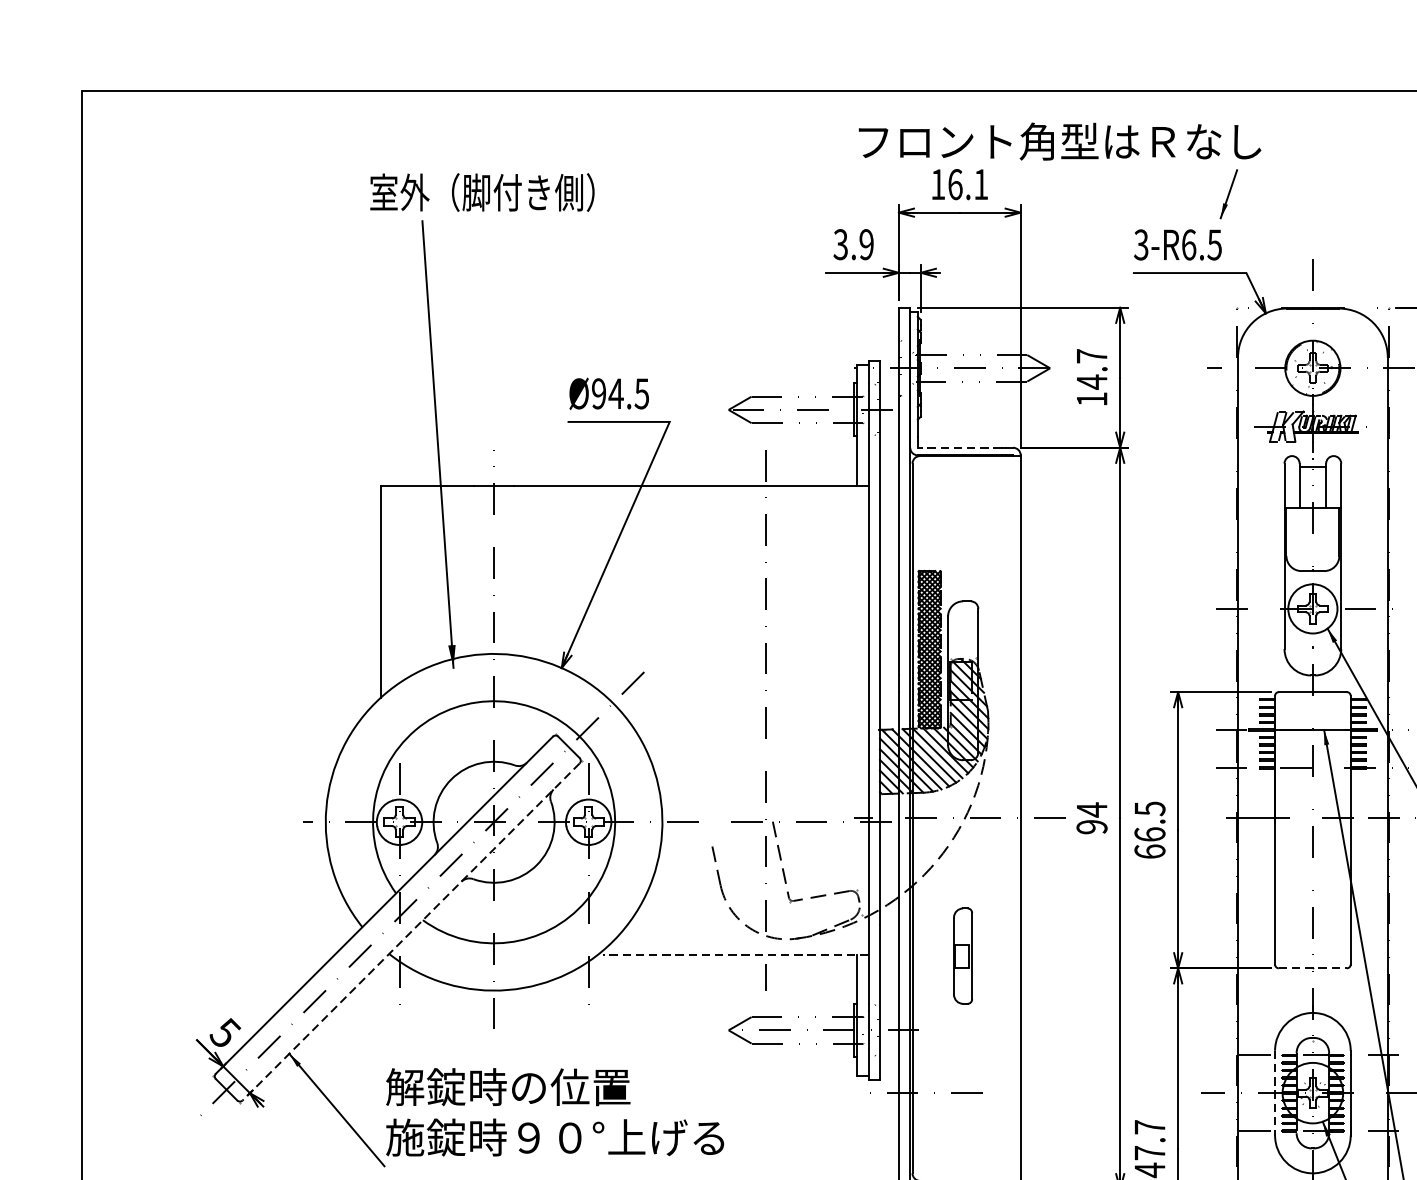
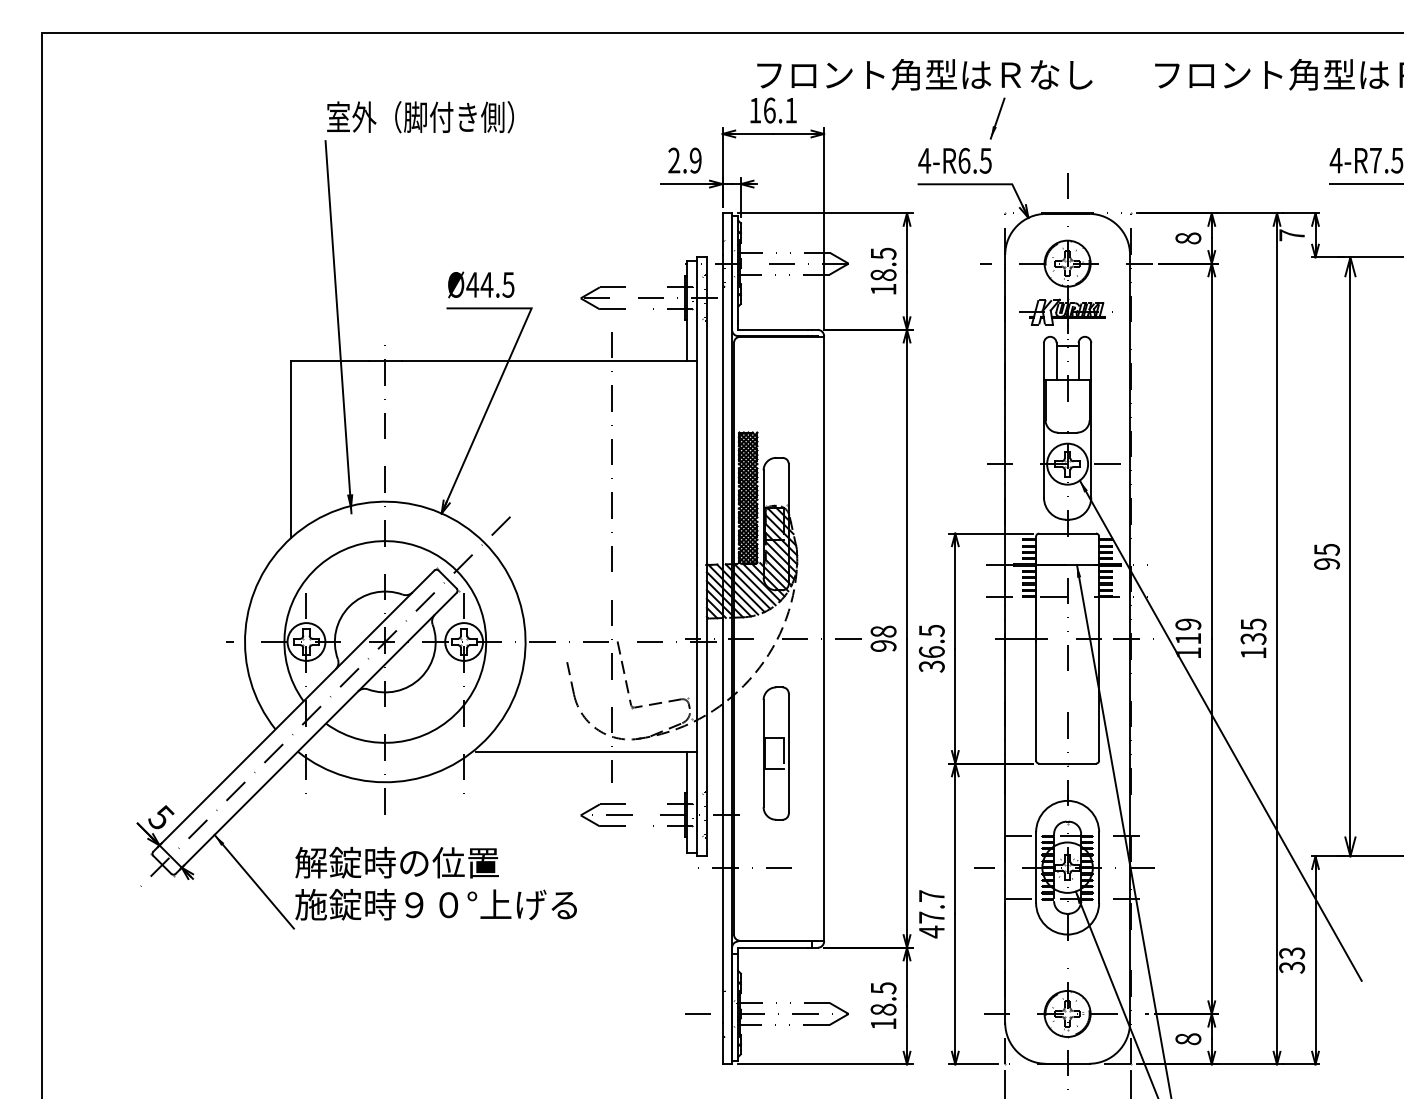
text: (1059, 141) -> (924, 74), moved
text: (482, 192) -> (420, 117), moved
text: (841, 244) -> (674, 160), 3.9 -> 2.9
text: (1141, 244) -> (924, 160), 3-R6.5 -> 4-R6.5
text: (1091, 369) -> (883, 264), 14.7 -> 18.5
text: (598, 393) -> (472, 284), Ø94.5 -> Ø44.5
line: (959, 447) -> (773, 329), dashed -> solid
text: (1091, 809) -> (883, 631), 94 -> 98
text: (1149, 851) -> (931, 666), 66.5 -> 36.5
line: (411, 932) -> (316, 733), dashed -> solid
line: (735, 954) -> (586, 752), dashed -> solid
part: (962, 956) -> (775, 753), size x1.67
line: (1313, 968) -> (1068, 763), dashed -> solid
line: (1275, 1094) -> (1036, 868), dashed -> solid

